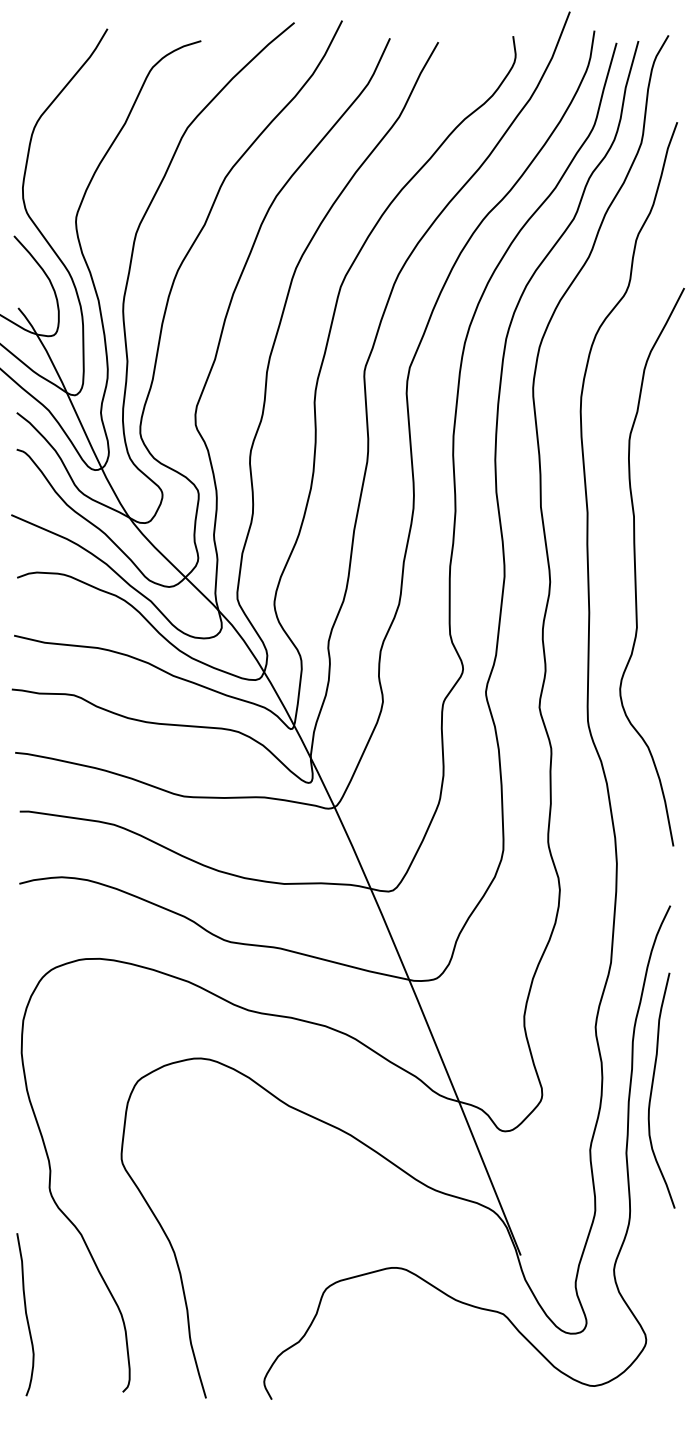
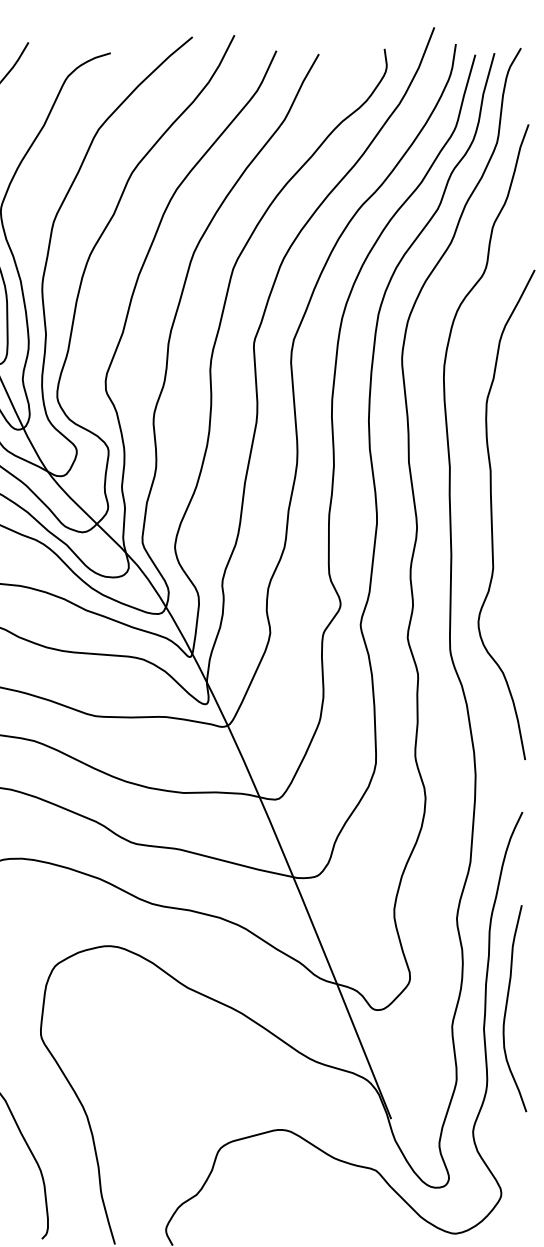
curve: (652, 1090) -> (506, 1008), moved

